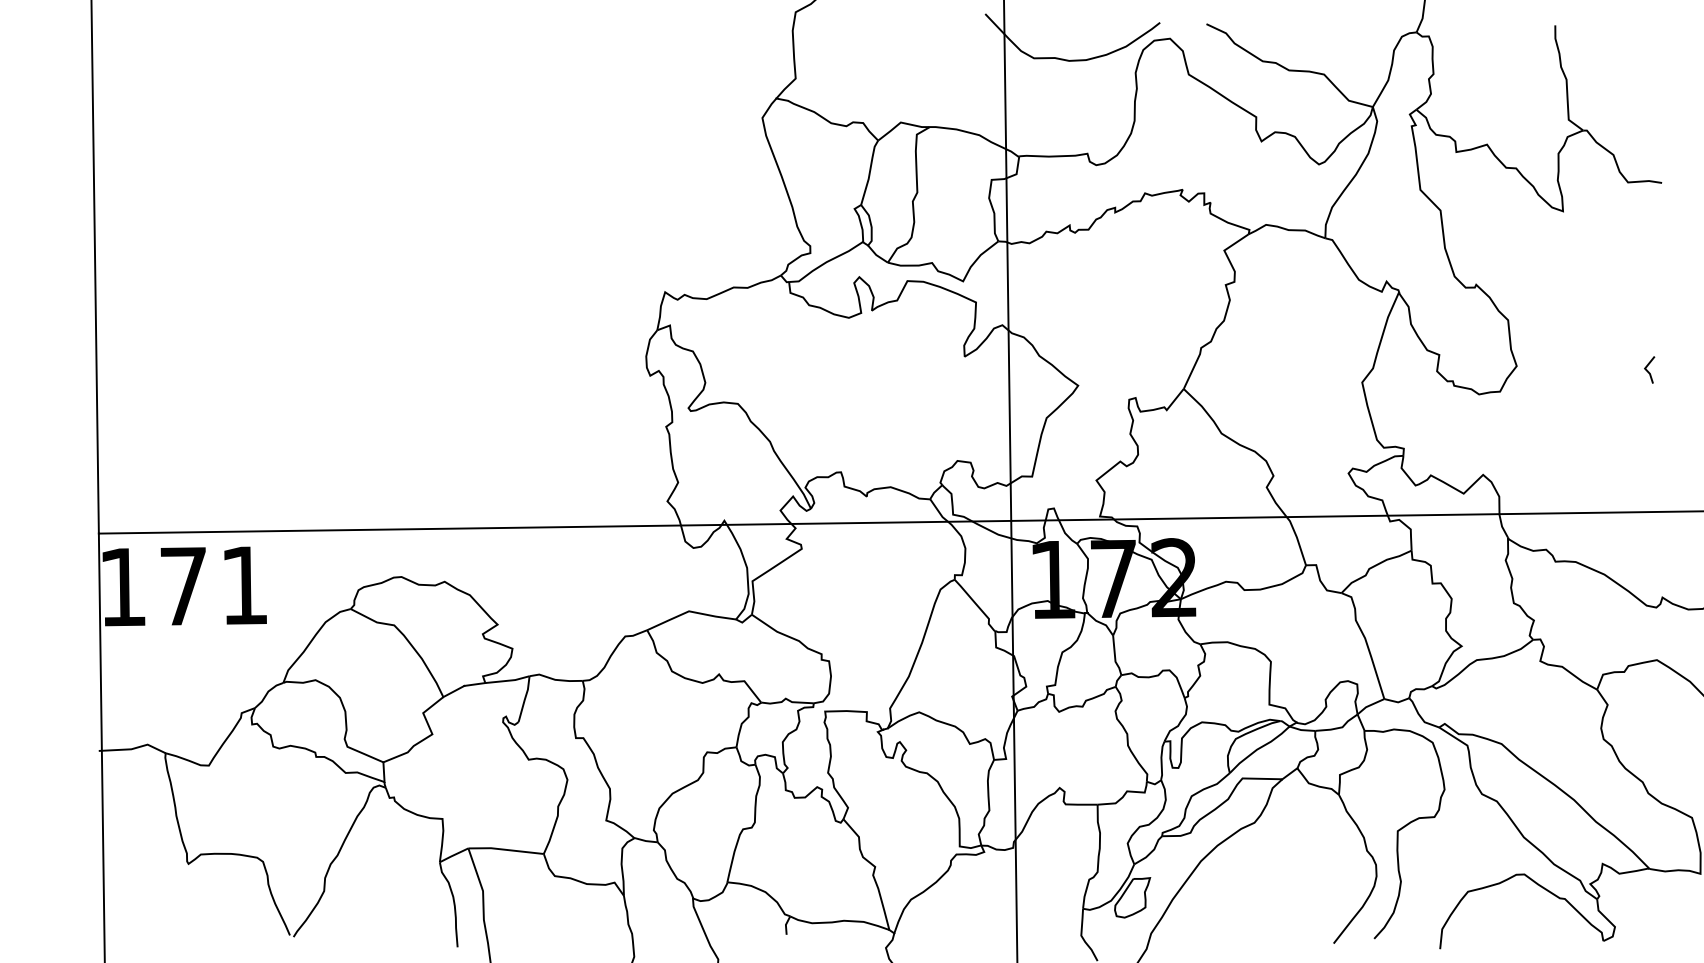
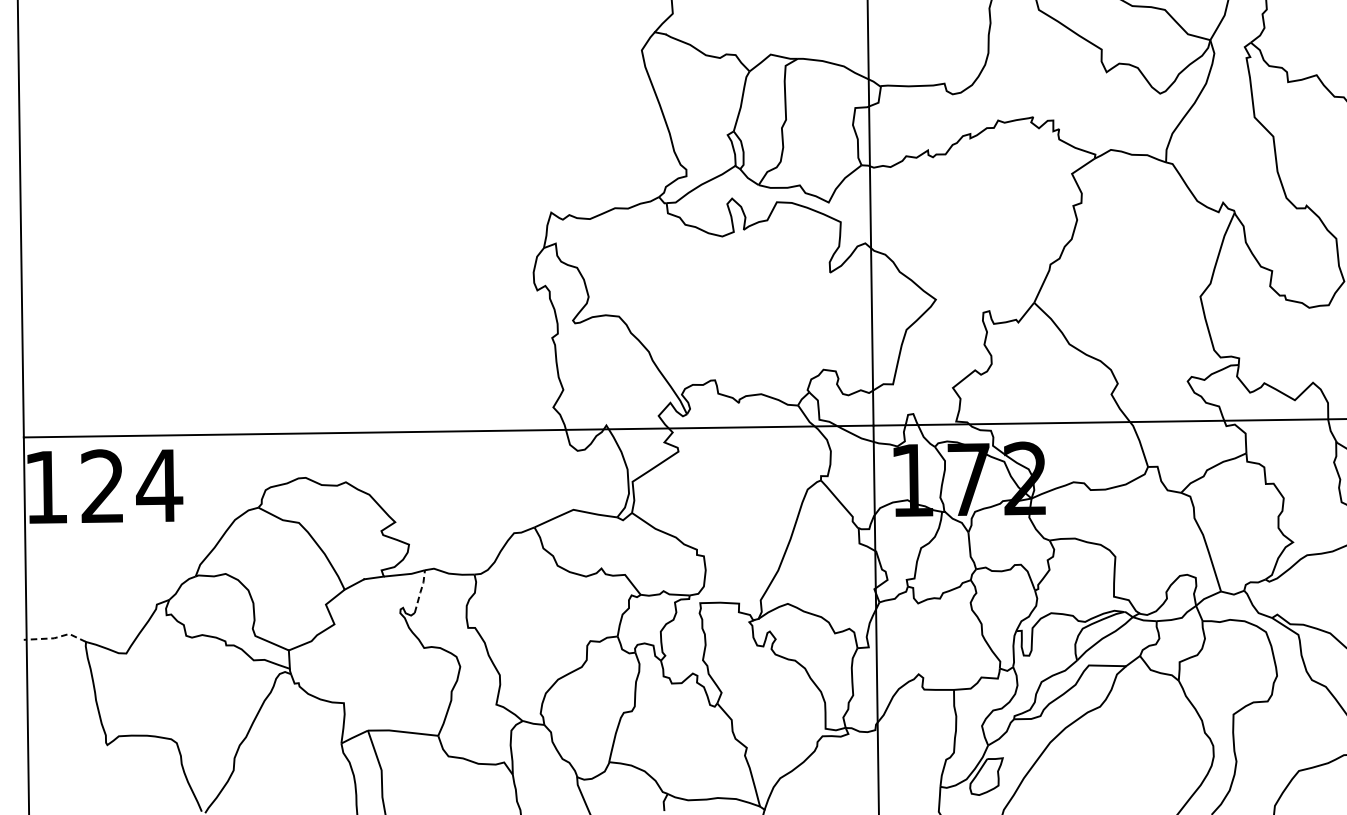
text: (215, 585) -> (132, 485), 171 -> 124
line: (525, 699) -> (421, 591), solid -> dashed
line: (133, 748) -> (56, 637), solid -> dashed

